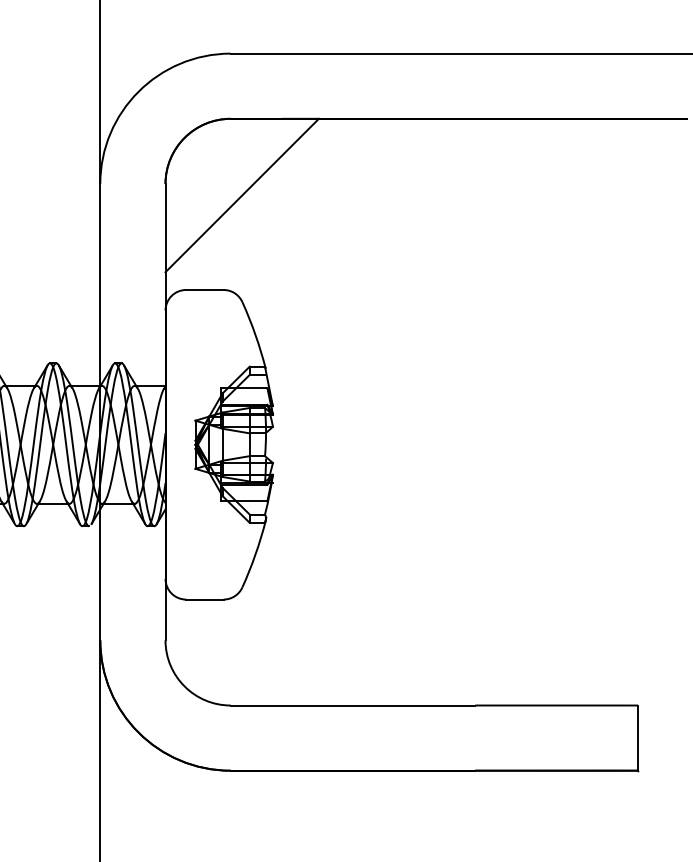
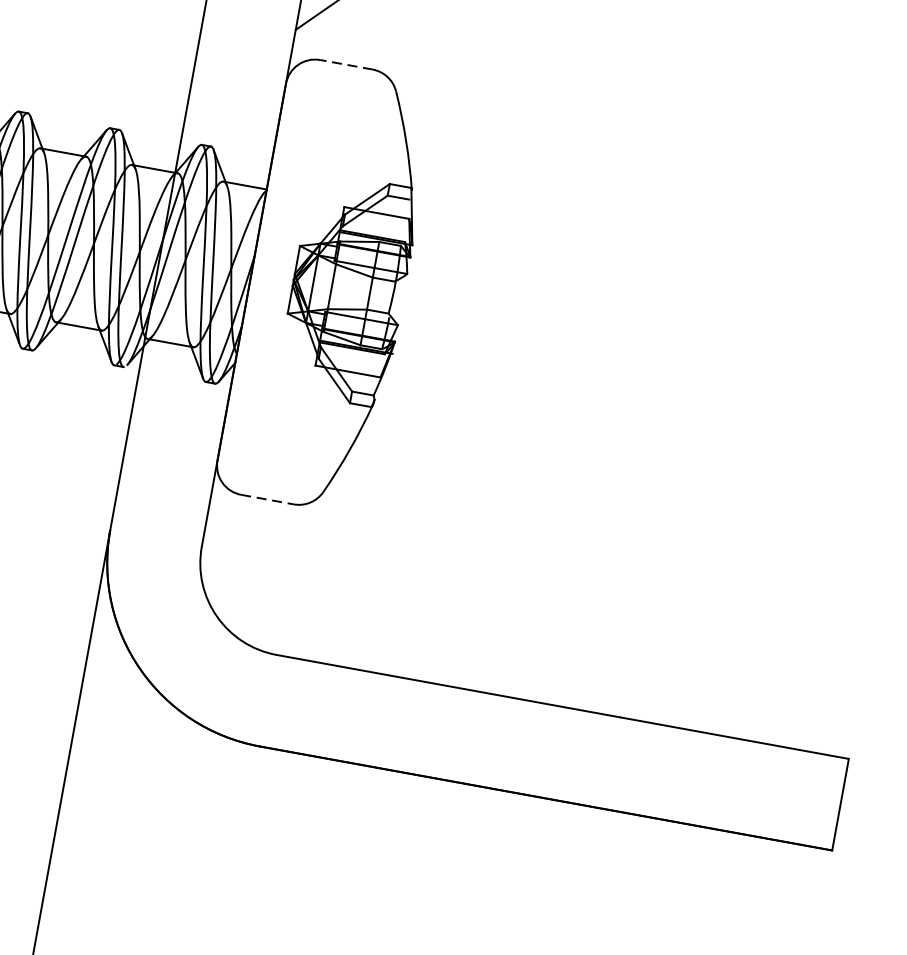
line: (204, 289) -> (346, 64), solid -> dashed
line: (204, 599) -> (266, 499), solid -> dashed

